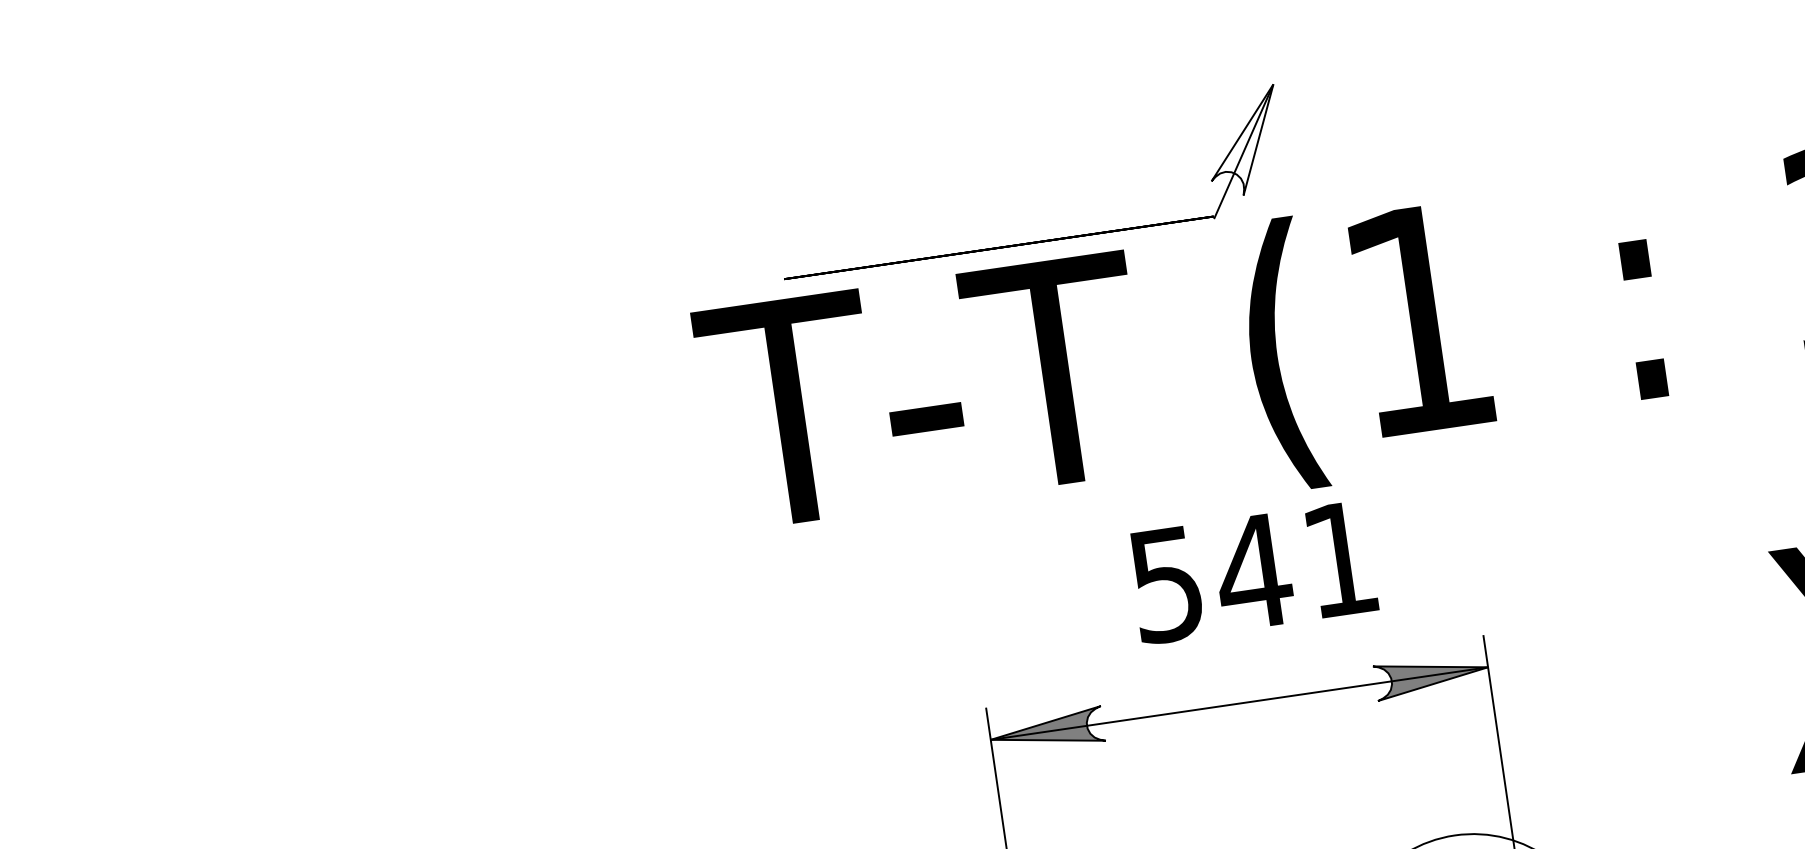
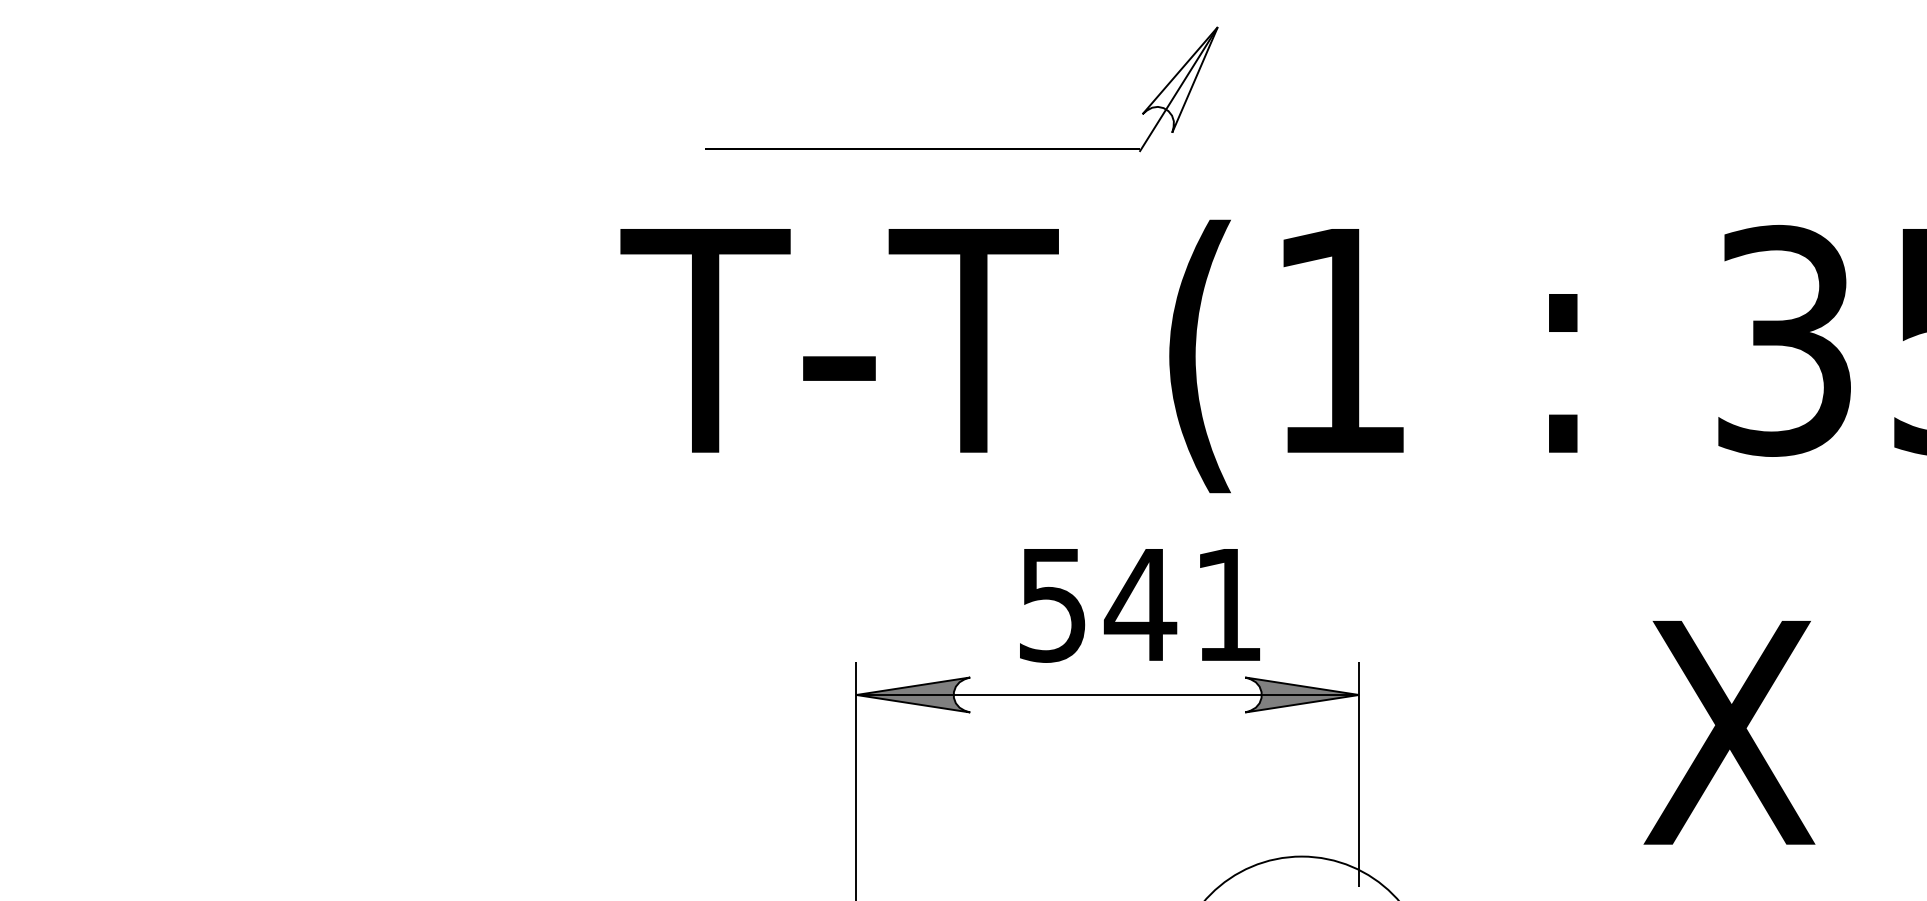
part: (1037, 241) -> (961, 148), moved
text: (1252, 572) -> (1139, 605), moved

